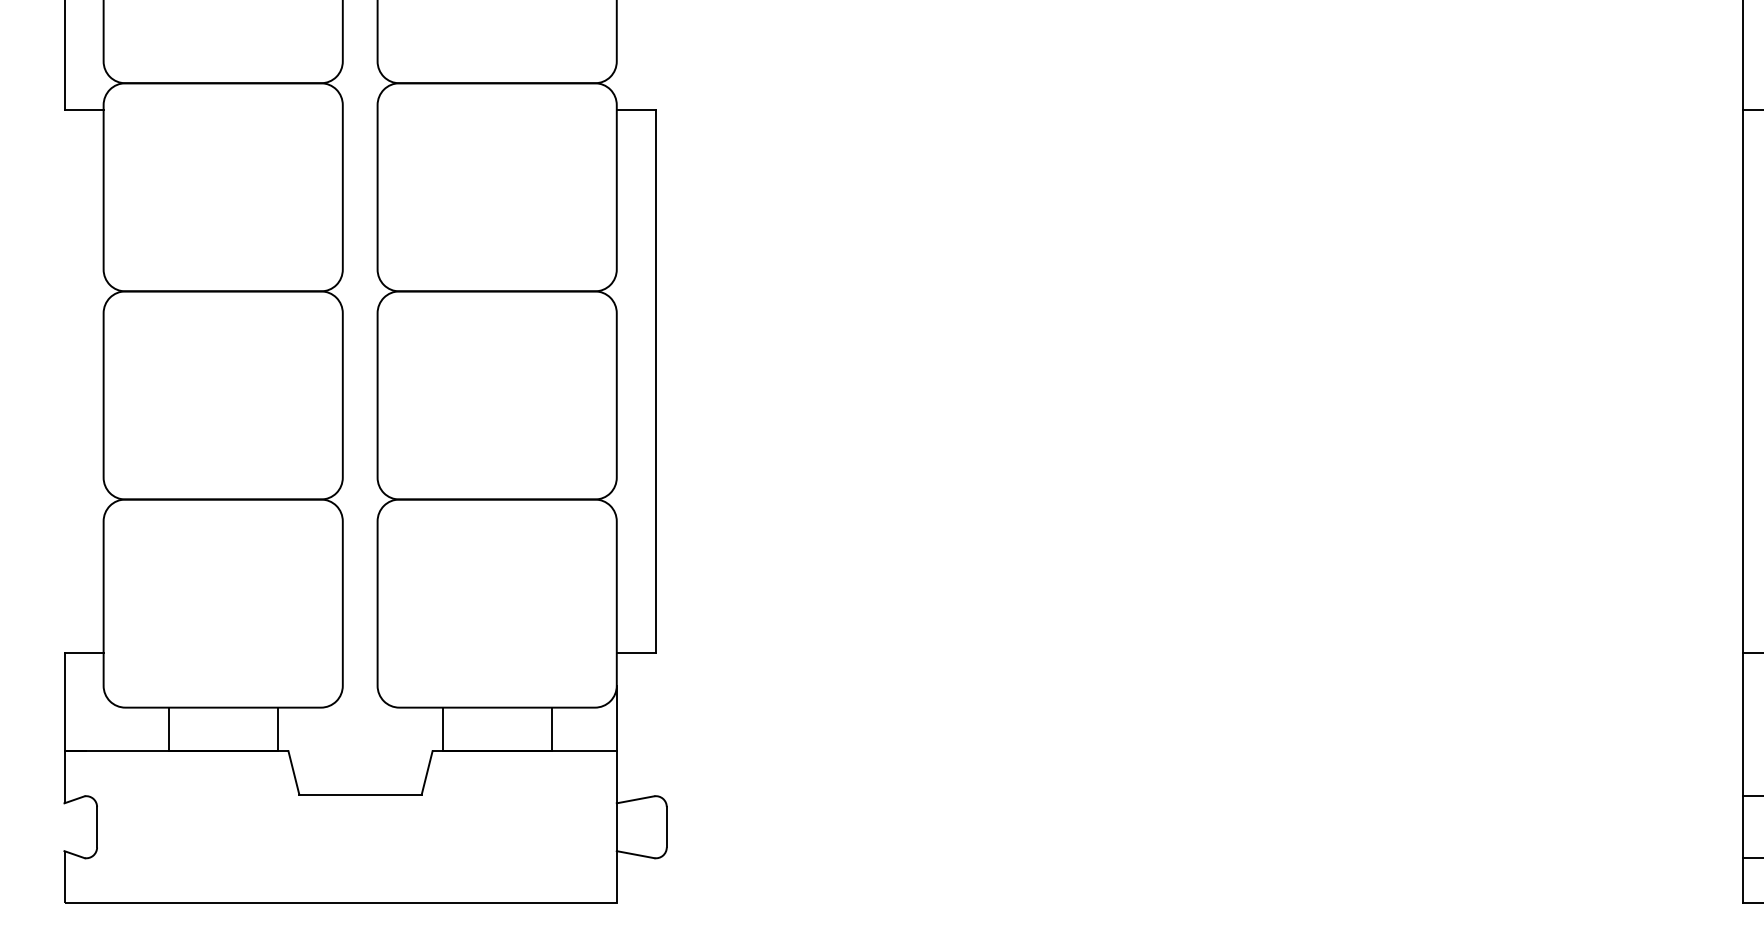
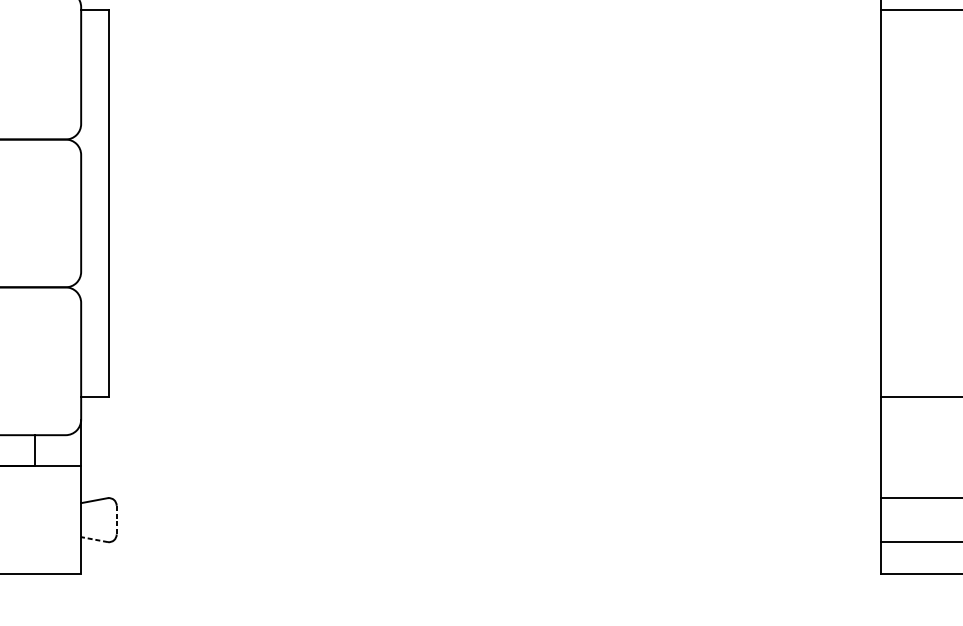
line: (666, 827) -> (116, 520), solid -> dashed
line: (635, 854) -> (94, 539), solid -> dashed

